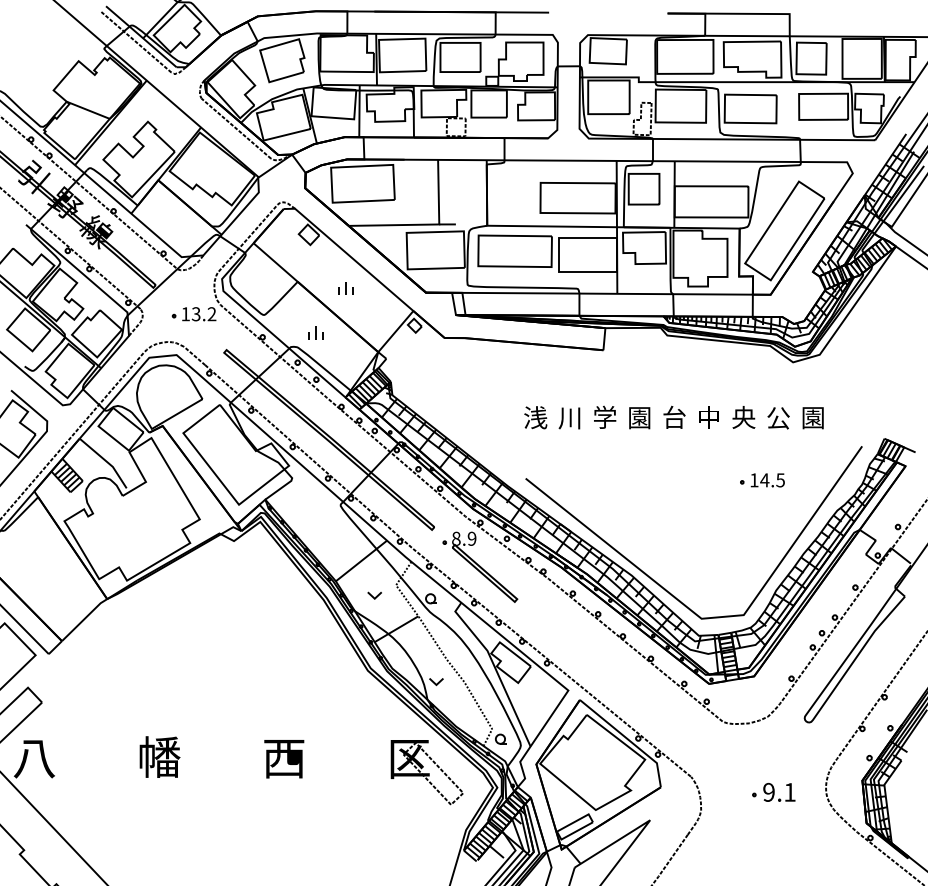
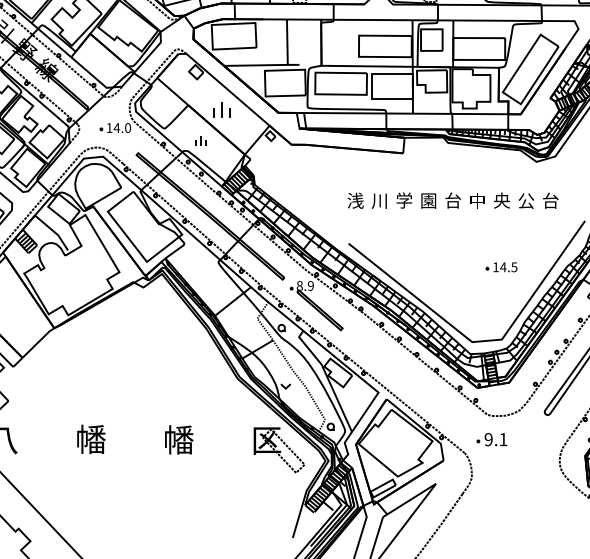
part: (345, 288) -> (221, 109), size x1.6
text: (203, 314) -> (122, 128), 13.2 -> 14.0
text: (813, 417) -> (550, 200), 園 -> 台
part: (762, 480) -> (501, 267), moved
part: (374, 595) -> (242, 325), removed
text: (284, 757) -> (178, 439), 西 -> 幡
part: (773, 792) -> (491, 439), moved

